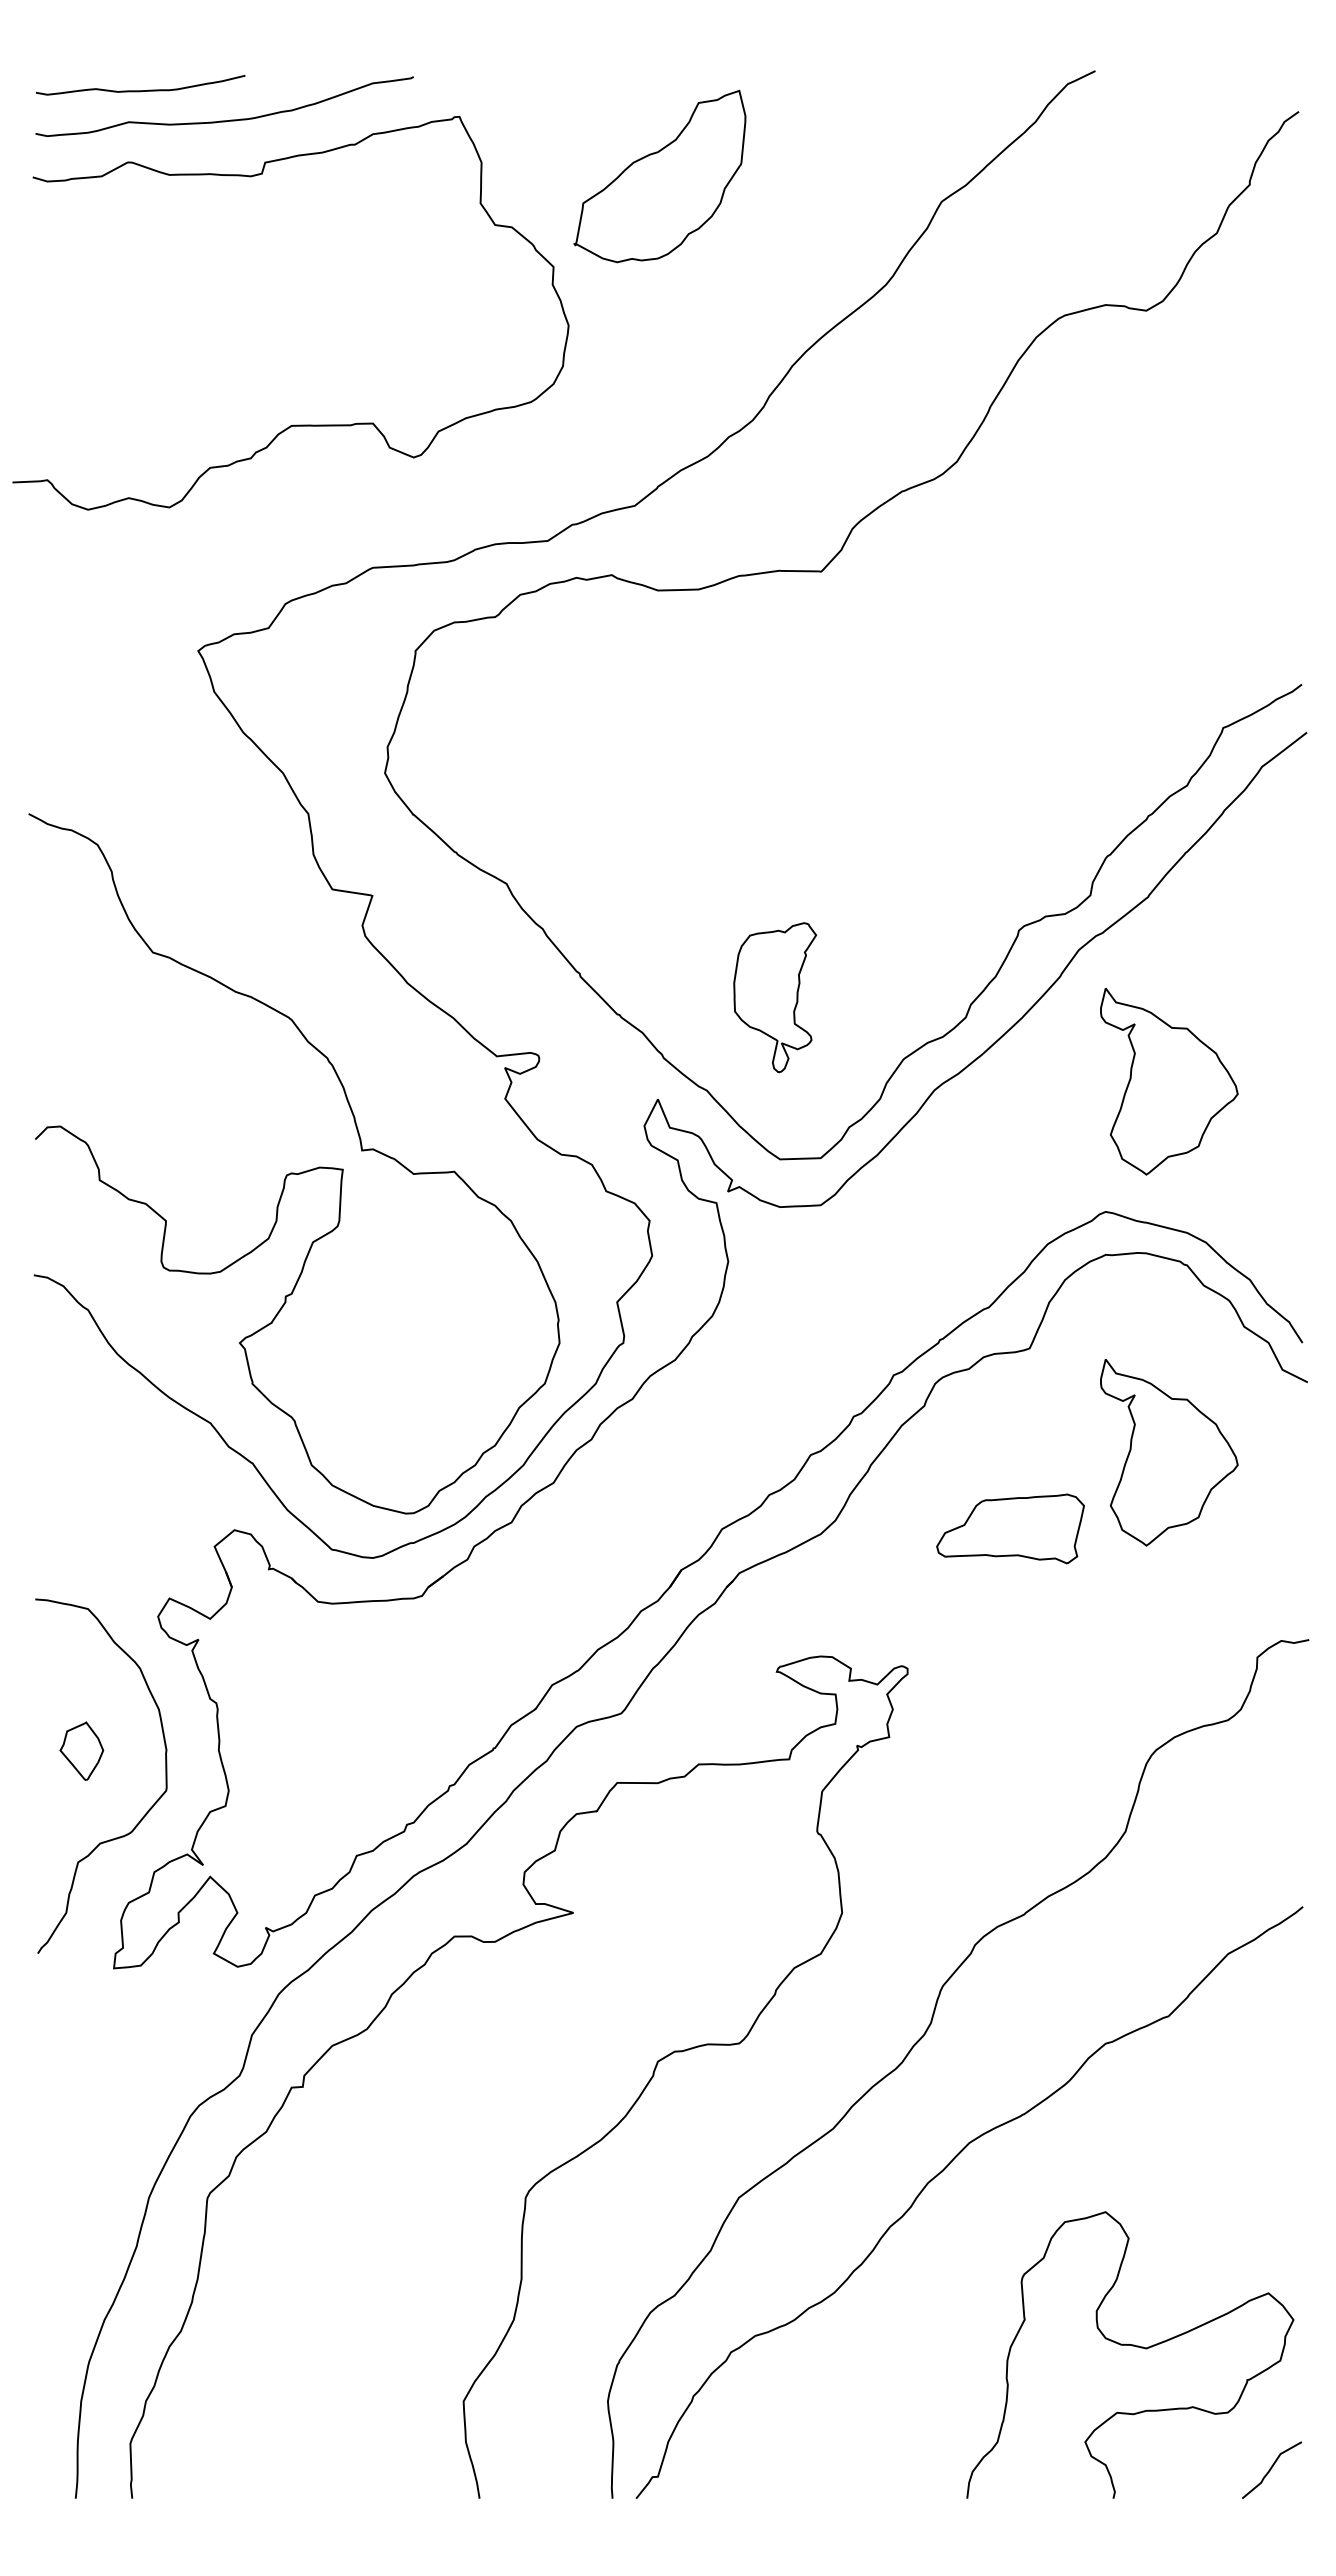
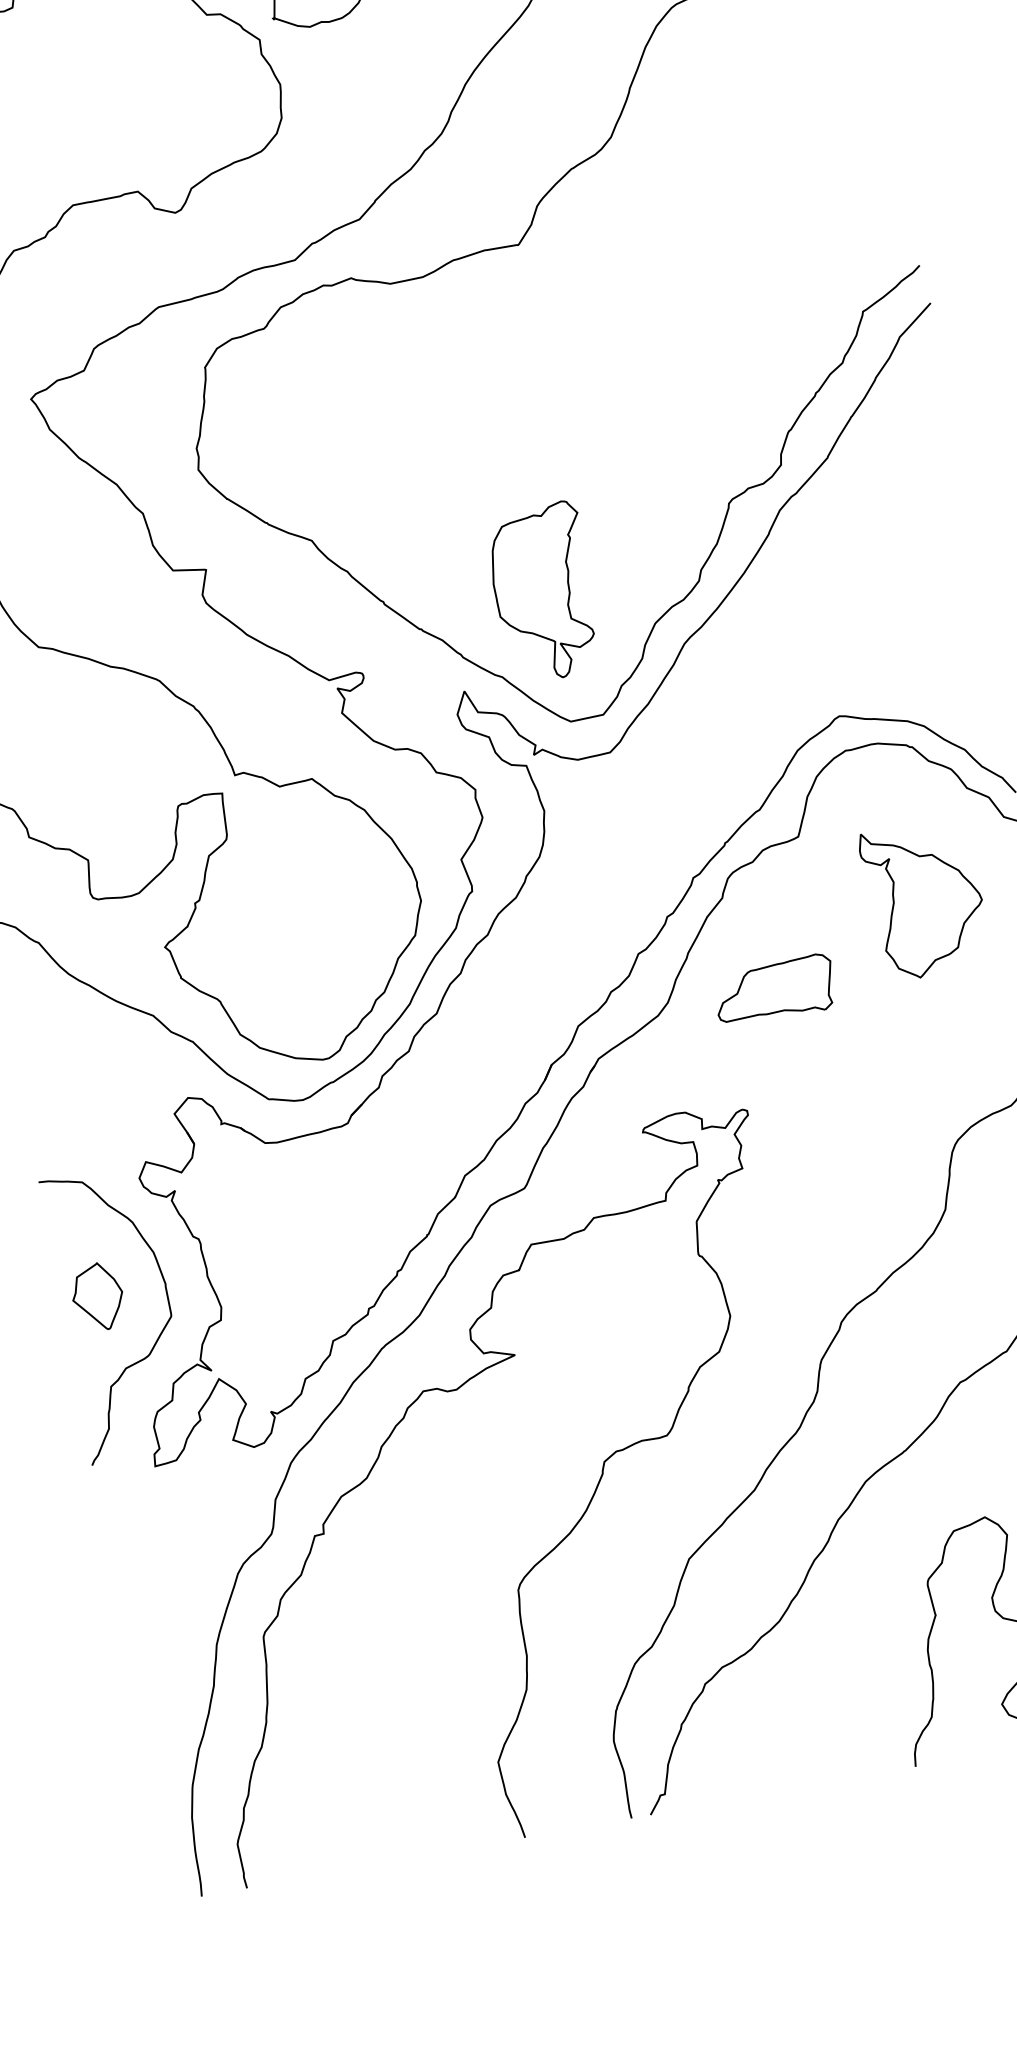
part: (774, 997) -> (542, 592), size x1.43
part: (1169, 1081) -> (871, 602), removed
part: (1010, 1528) -> (774, 989), moved
part: (81, 1751) -> (97, 1297), size x1.43

